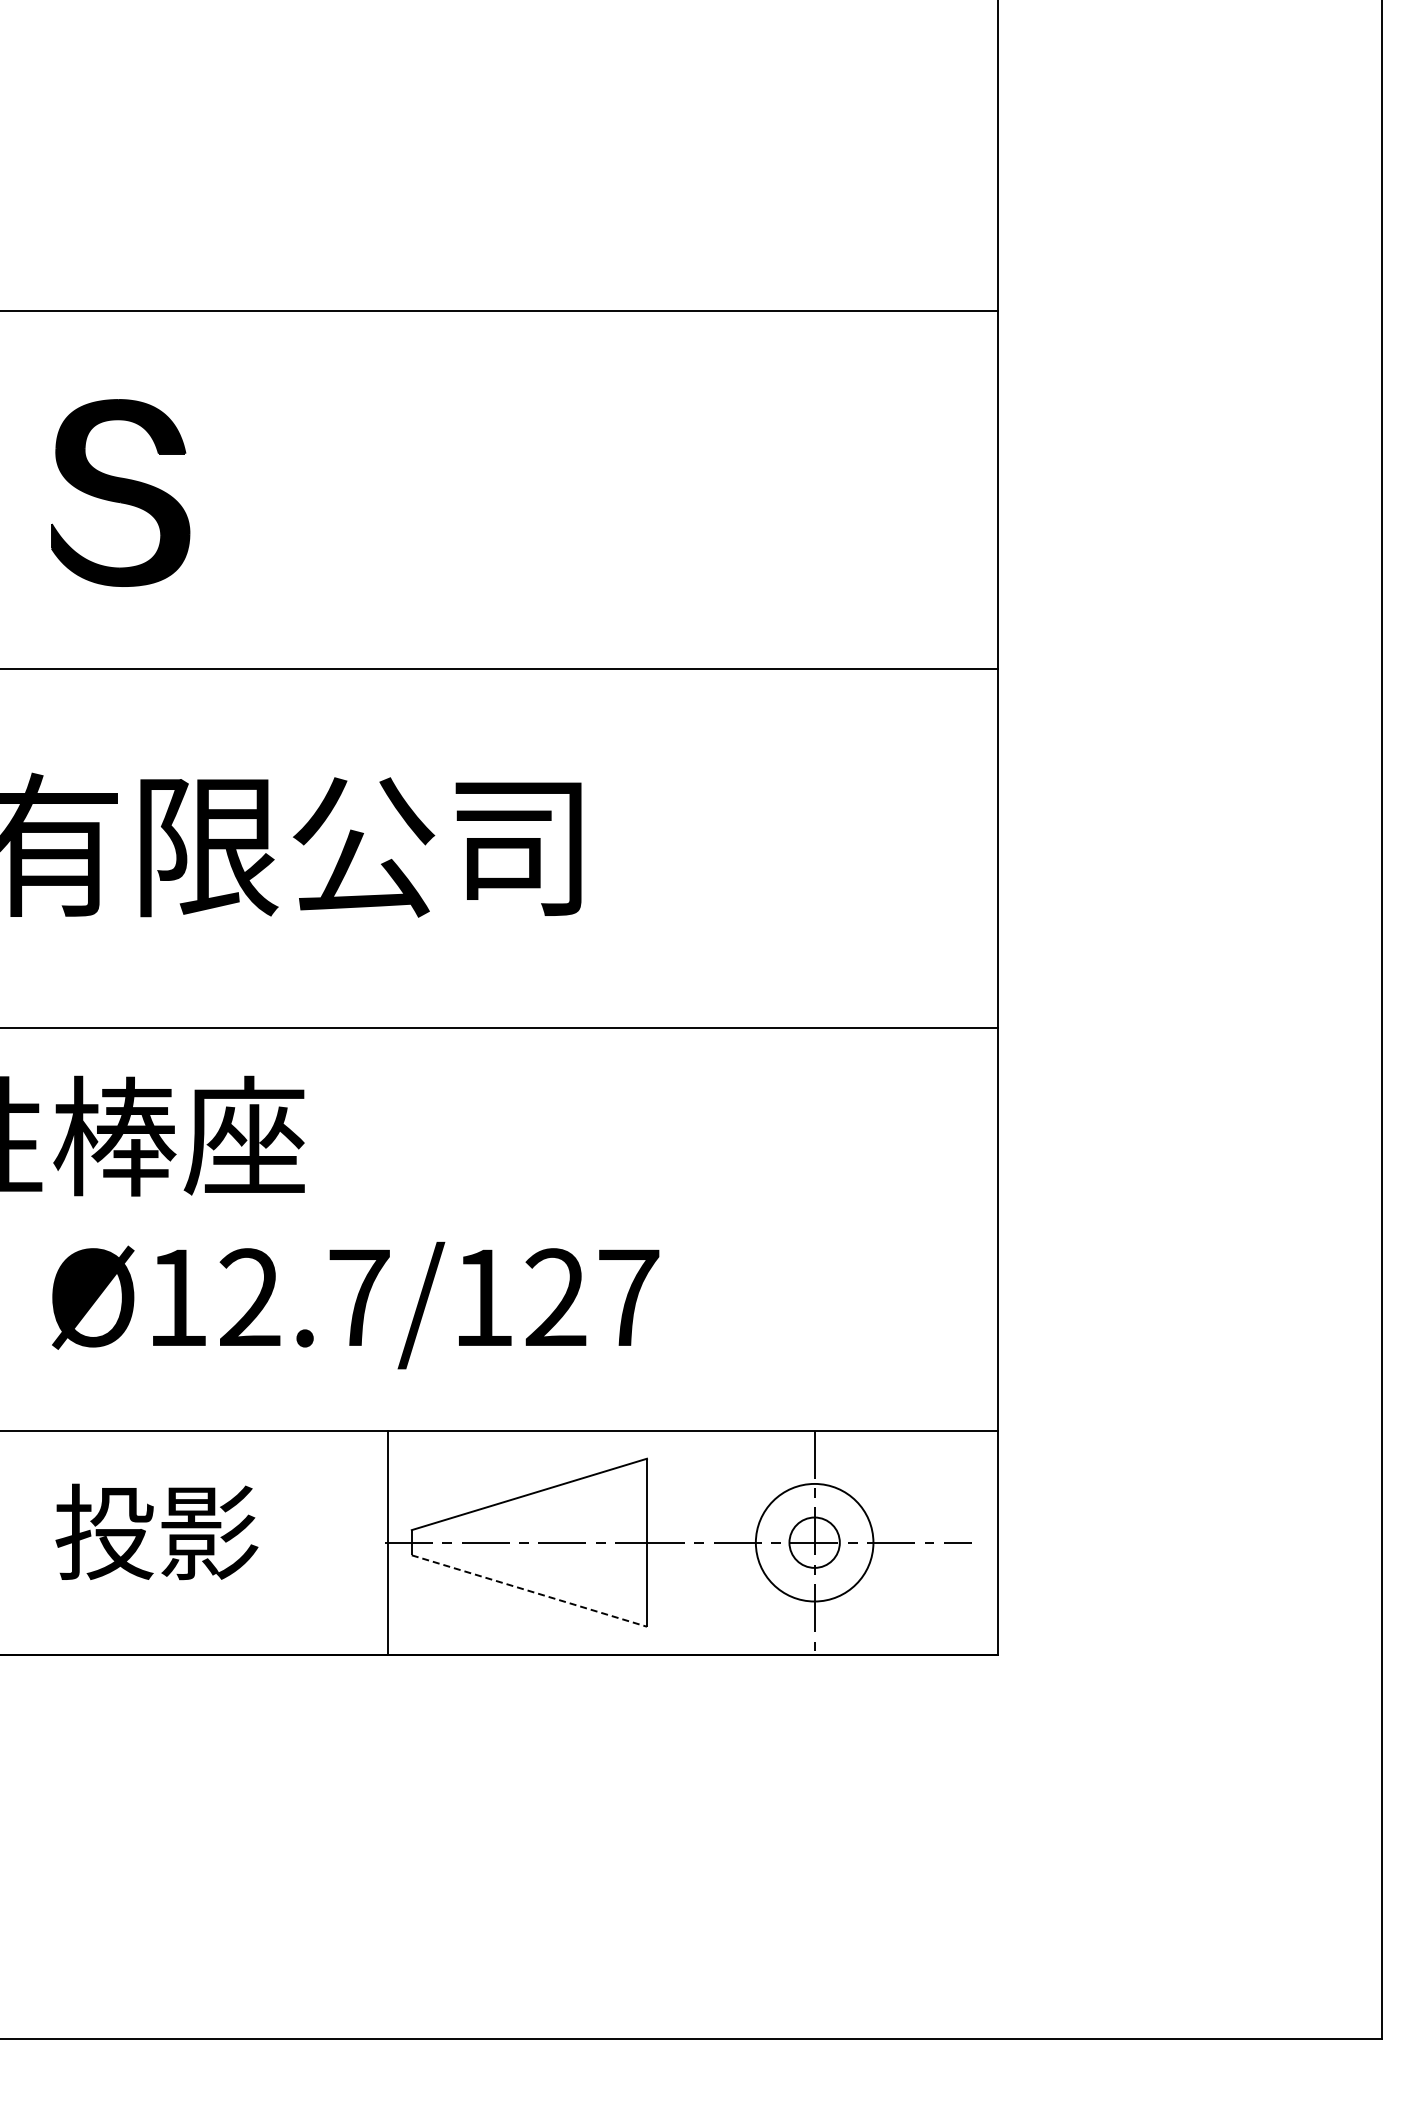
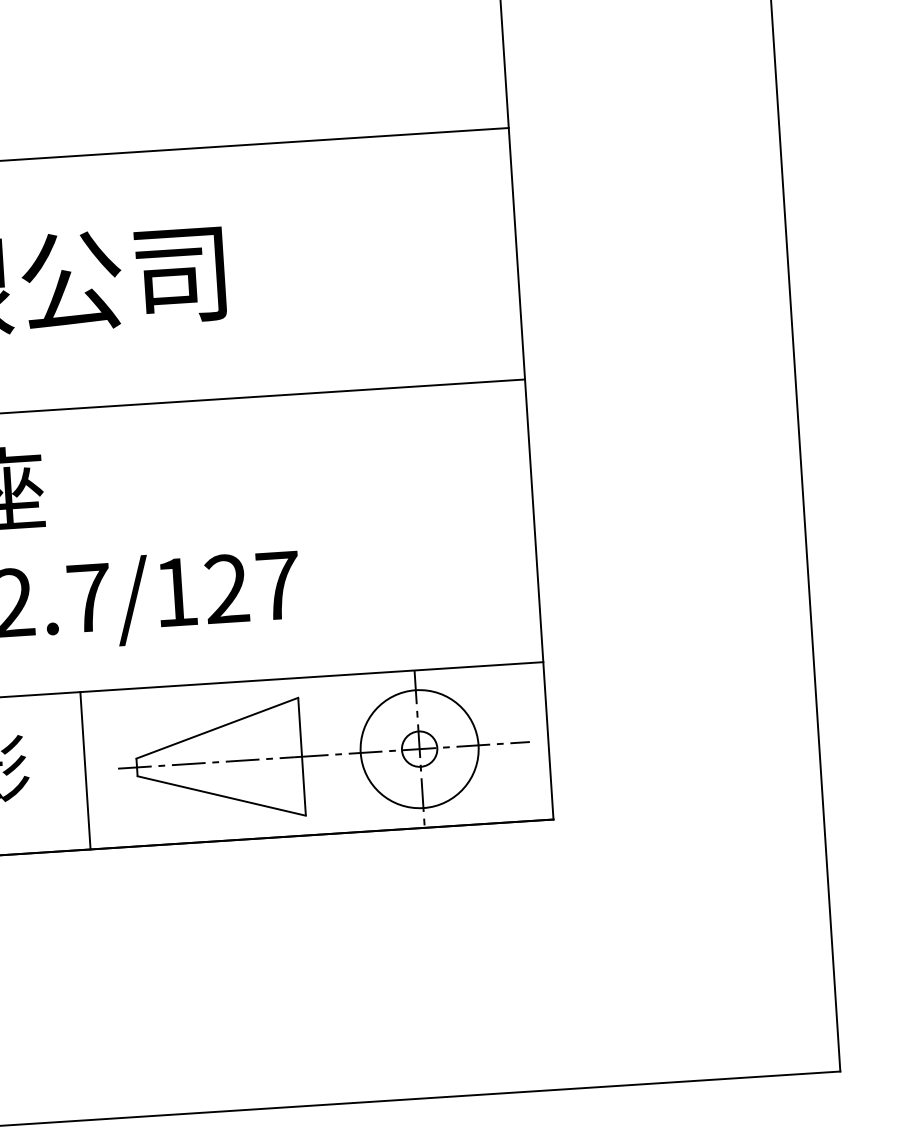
line: (388, 1542) -> (85, 770), moved
circle: (814, 1542) -> (419, 749), size x1.43
line: (529, 1591) -> (221, 796), dashed -> solid

